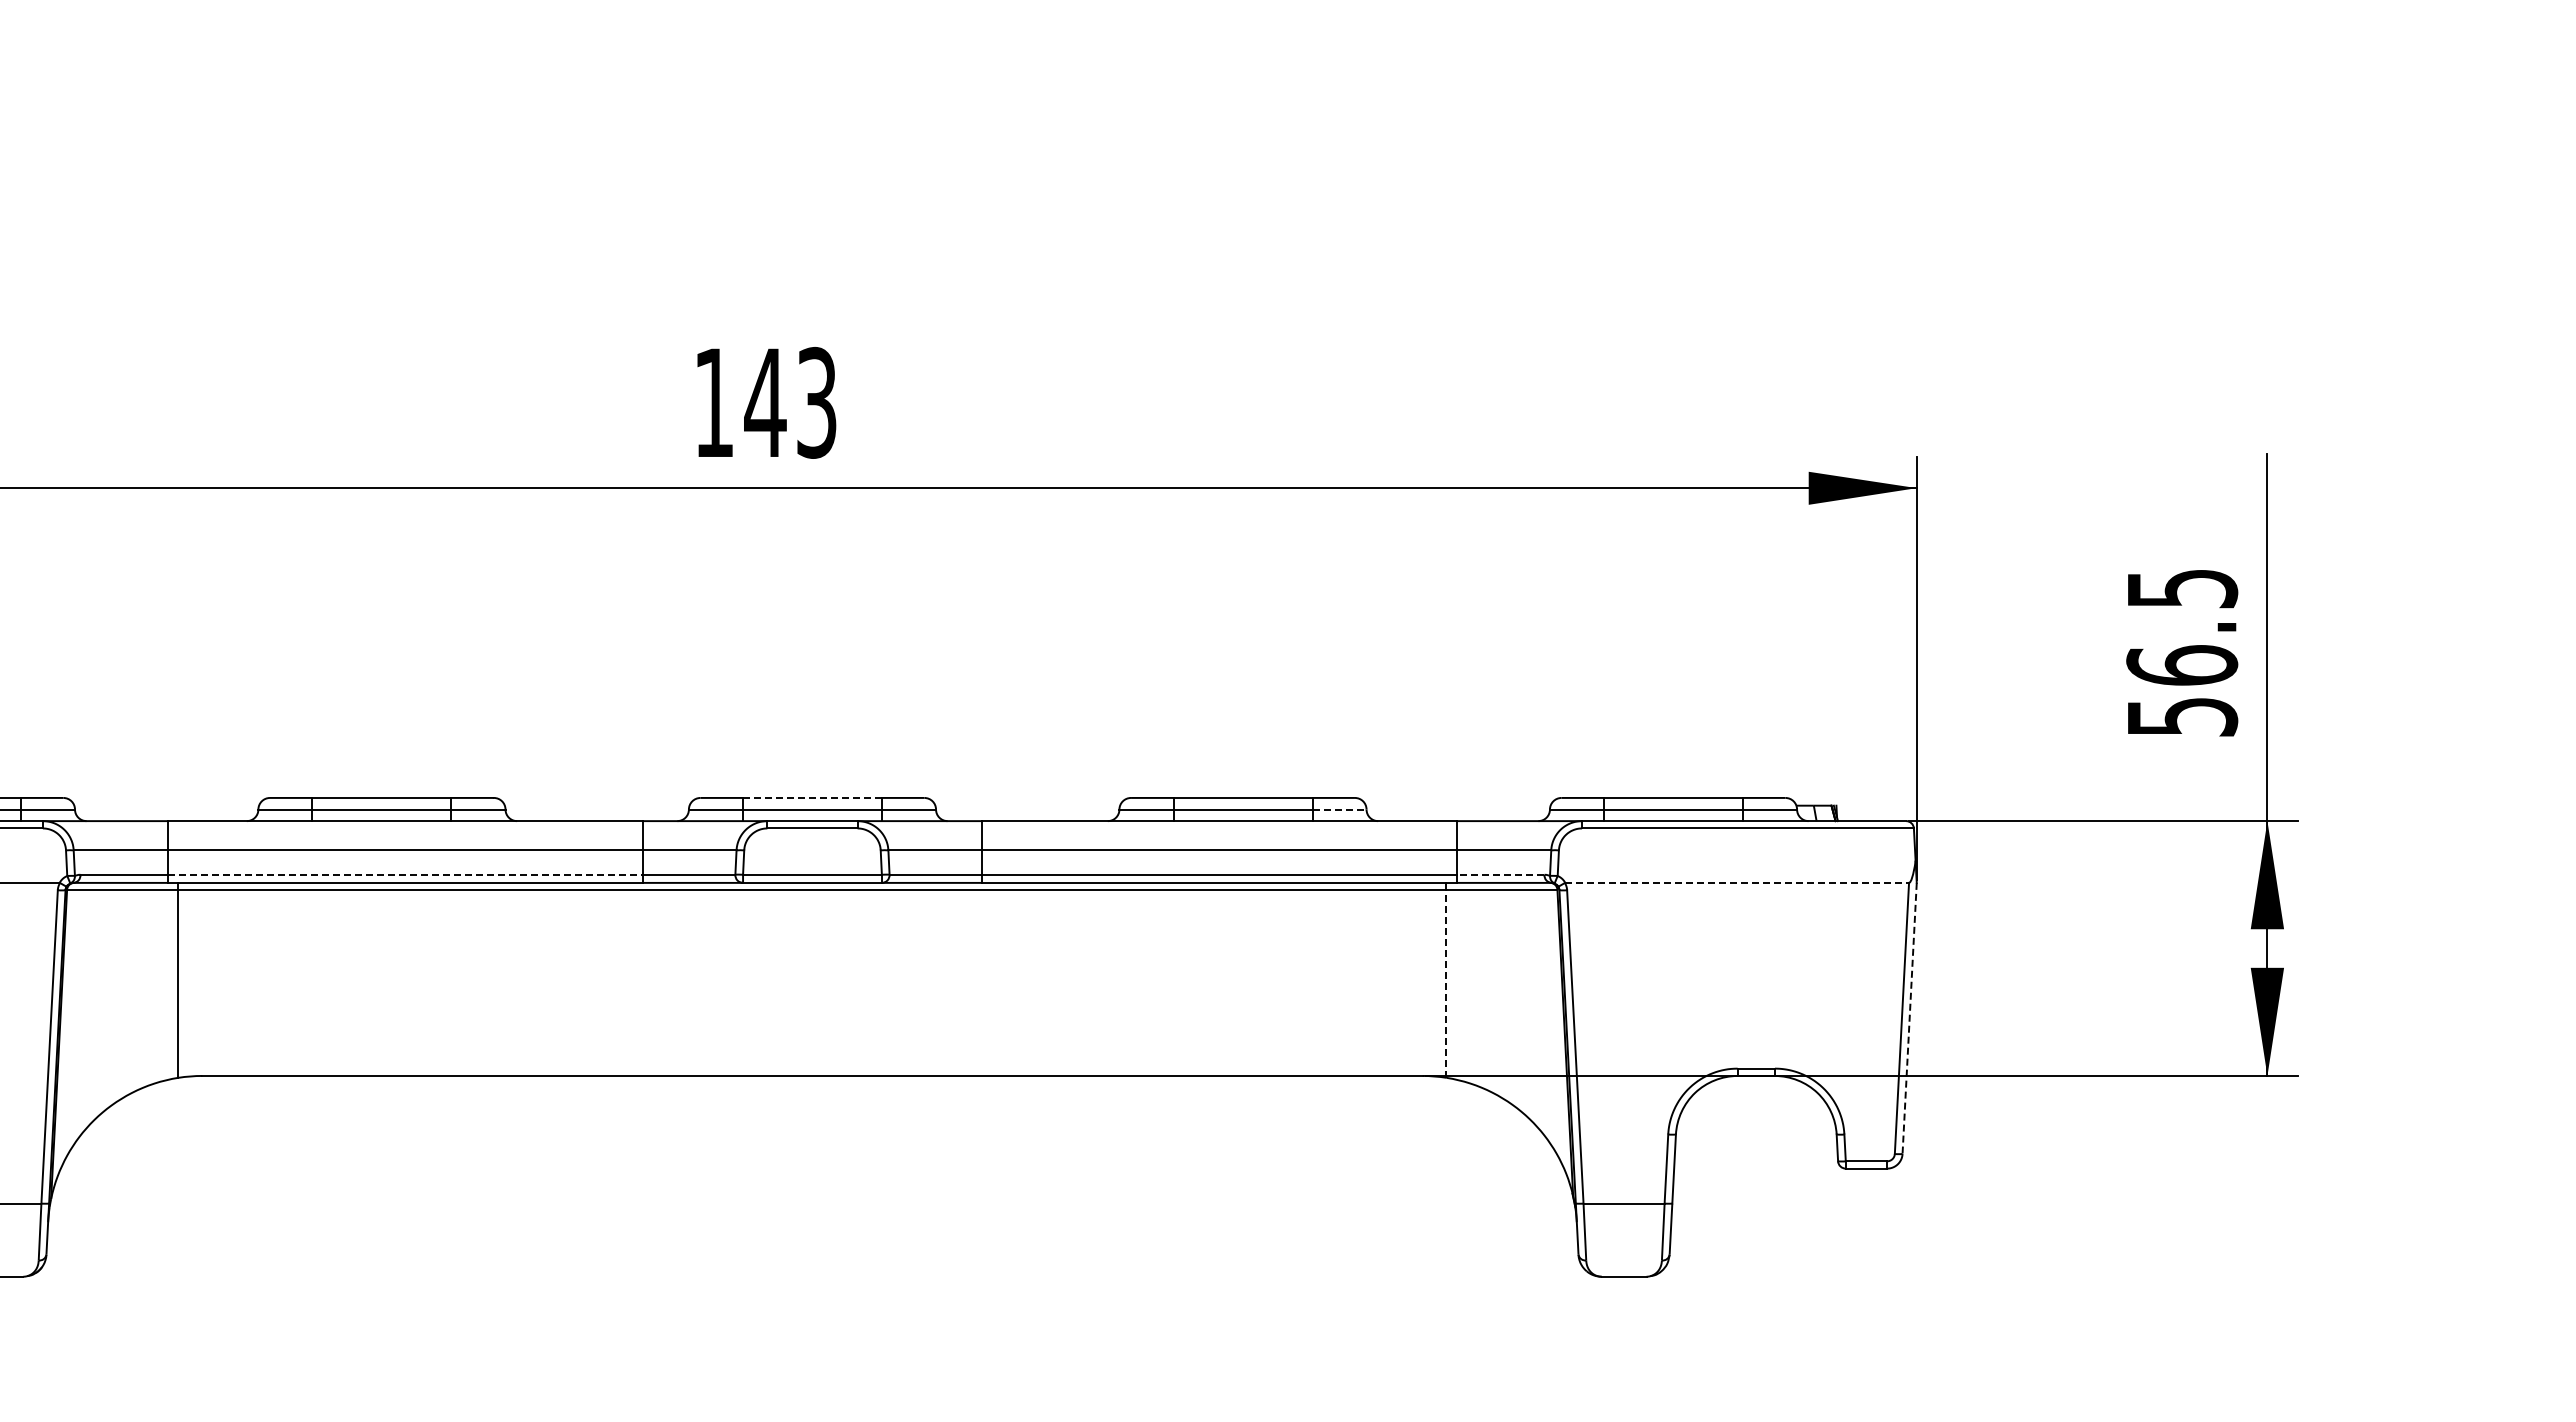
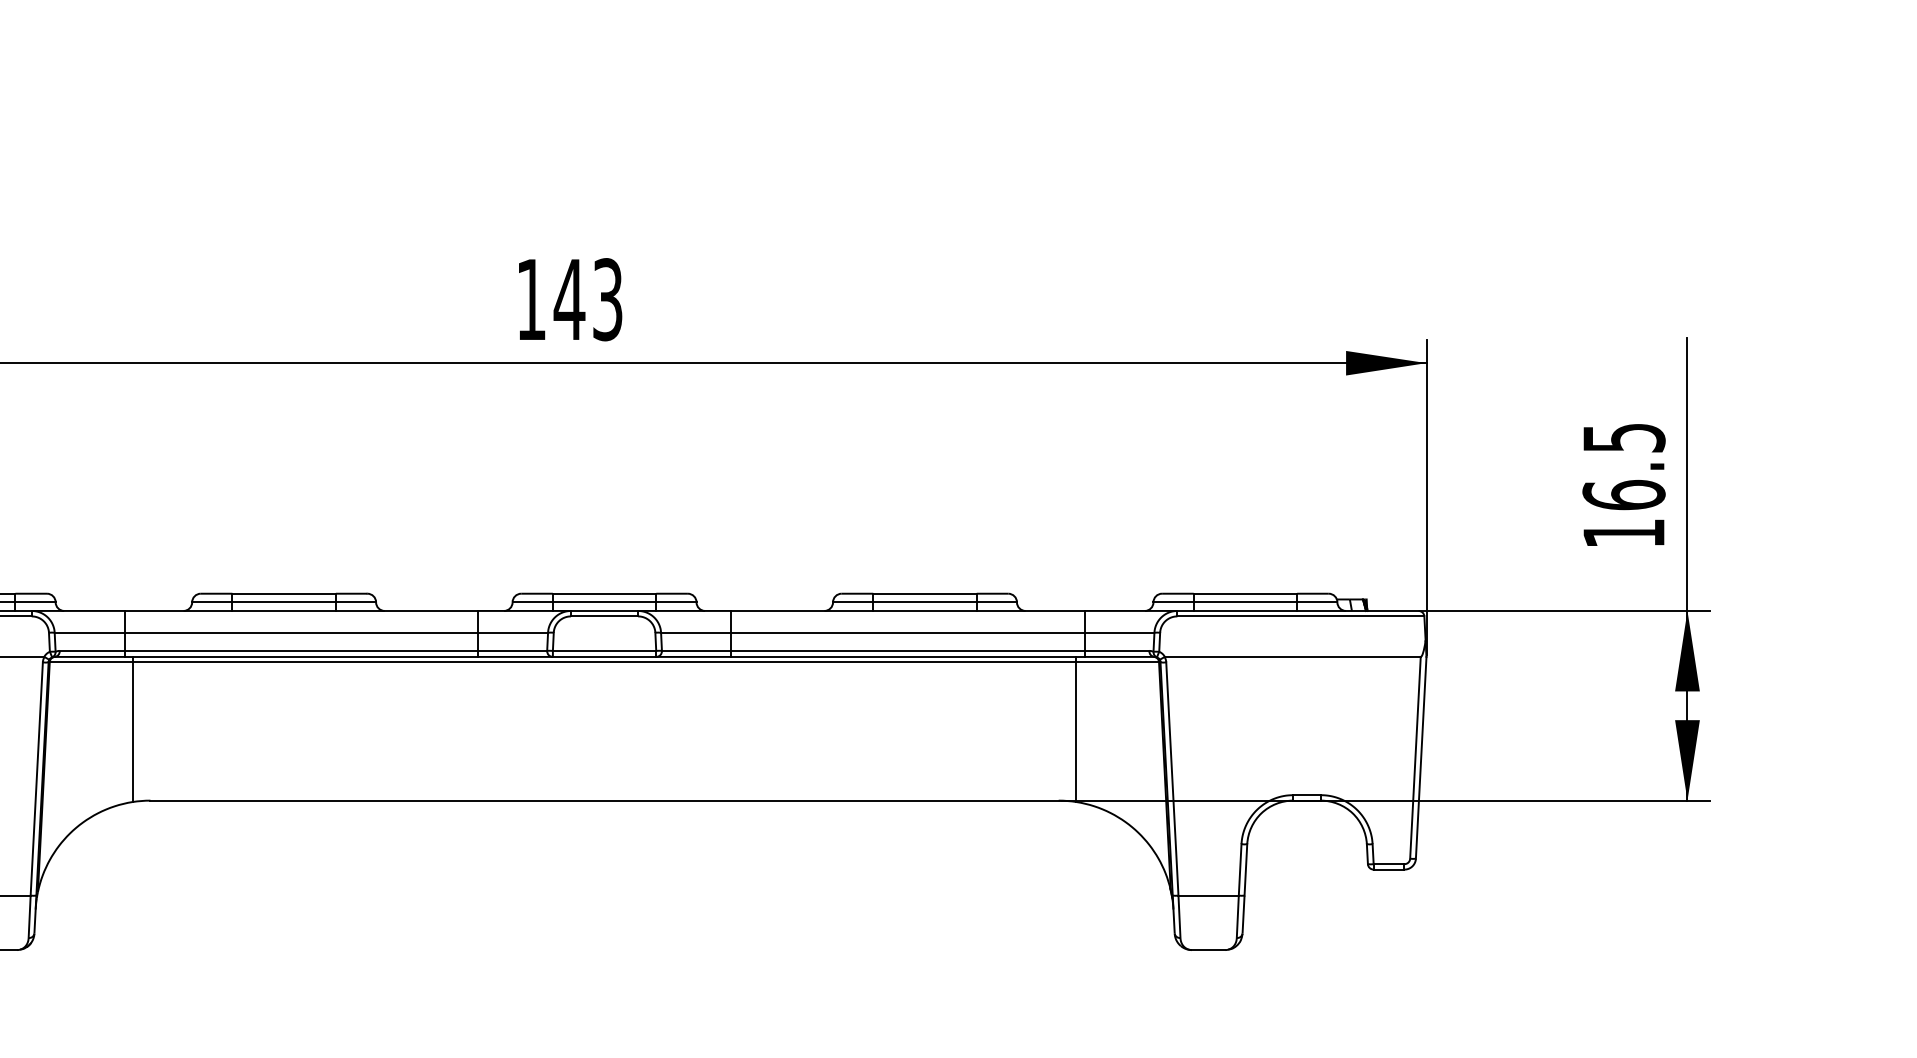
text: (2183, 717) -> (1625, 533), 56.5 -> 16.5
line: (812, 797) -> (604, 593), dashed -> solid
line: (1340, 809) -> (997, 602), dashed -> solid
line: (405, 874) -> (301, 650), dashed -> solid
line: (1500, 874) -> (1116, 650), dashed -> solid
line: (1737, 882) -> (1293, 656), dashed -> solid
line: (1446, 983) -> (1076, 731), dashed -> solid
line: (1909, 1018) -> (1421, 757), dashed -> solid

